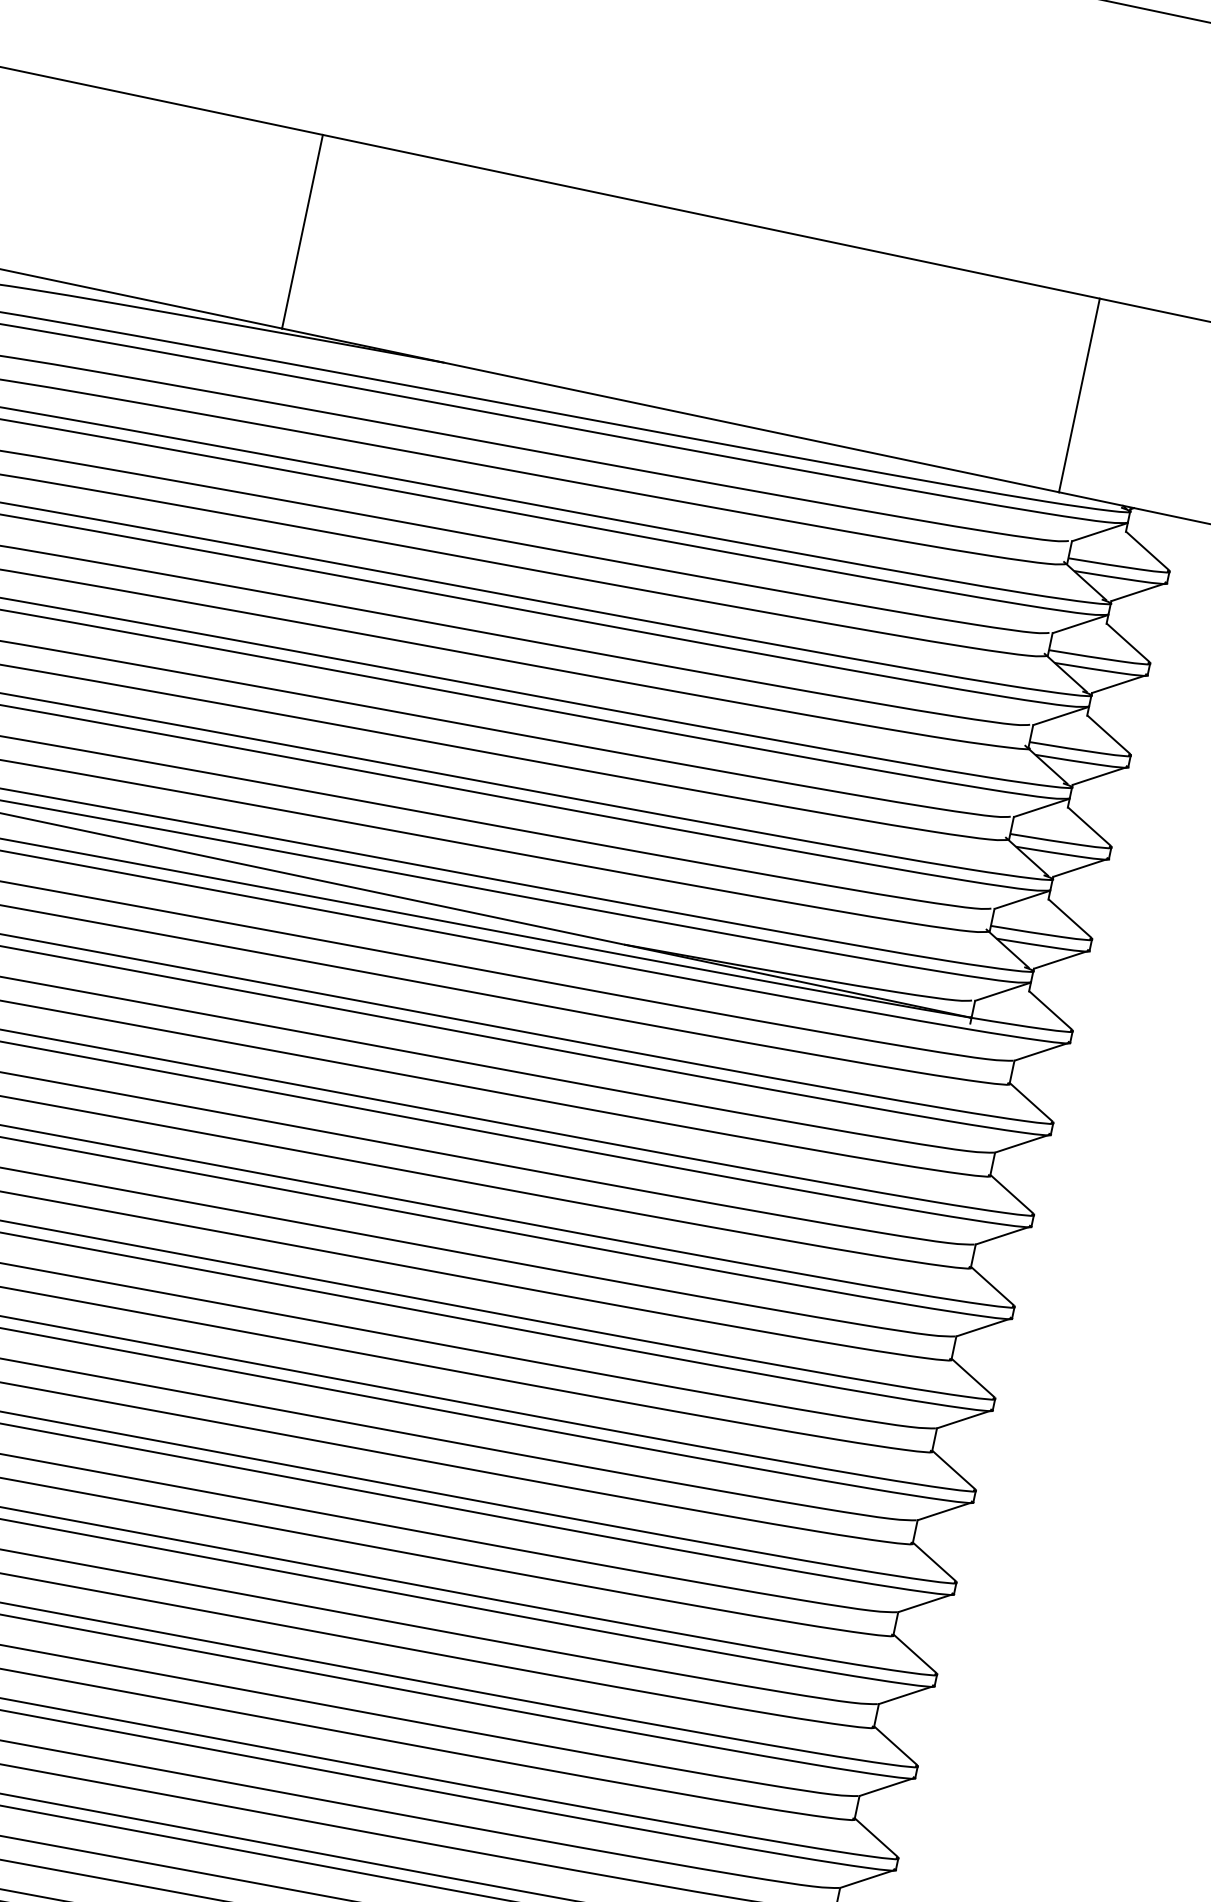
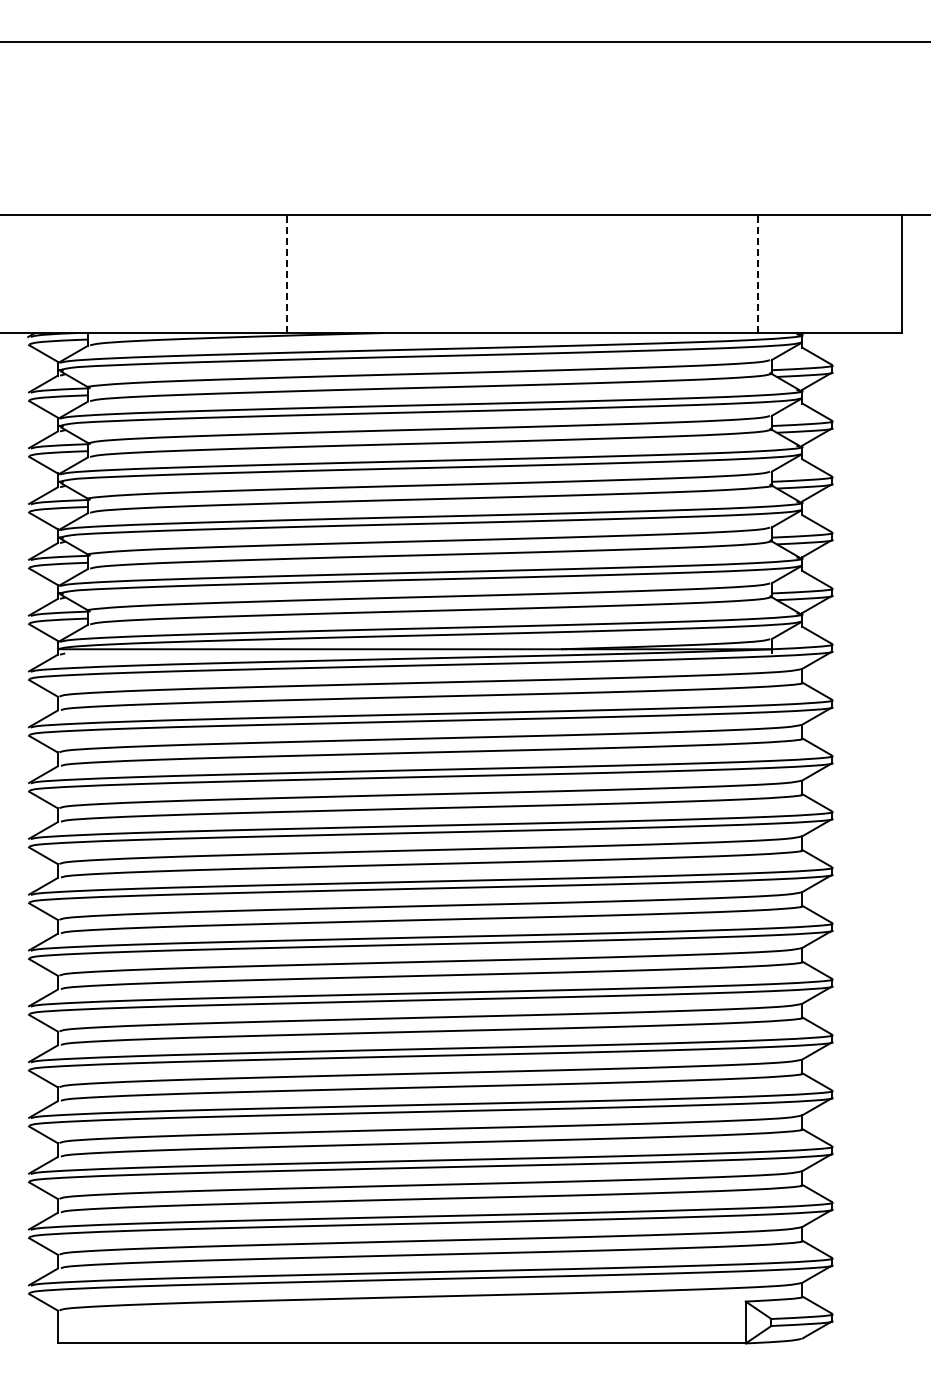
line: (302, 232) -> (286, 274), solid -> dashed
line: (1079, 395) -> (758, 274), solid -> dashed

